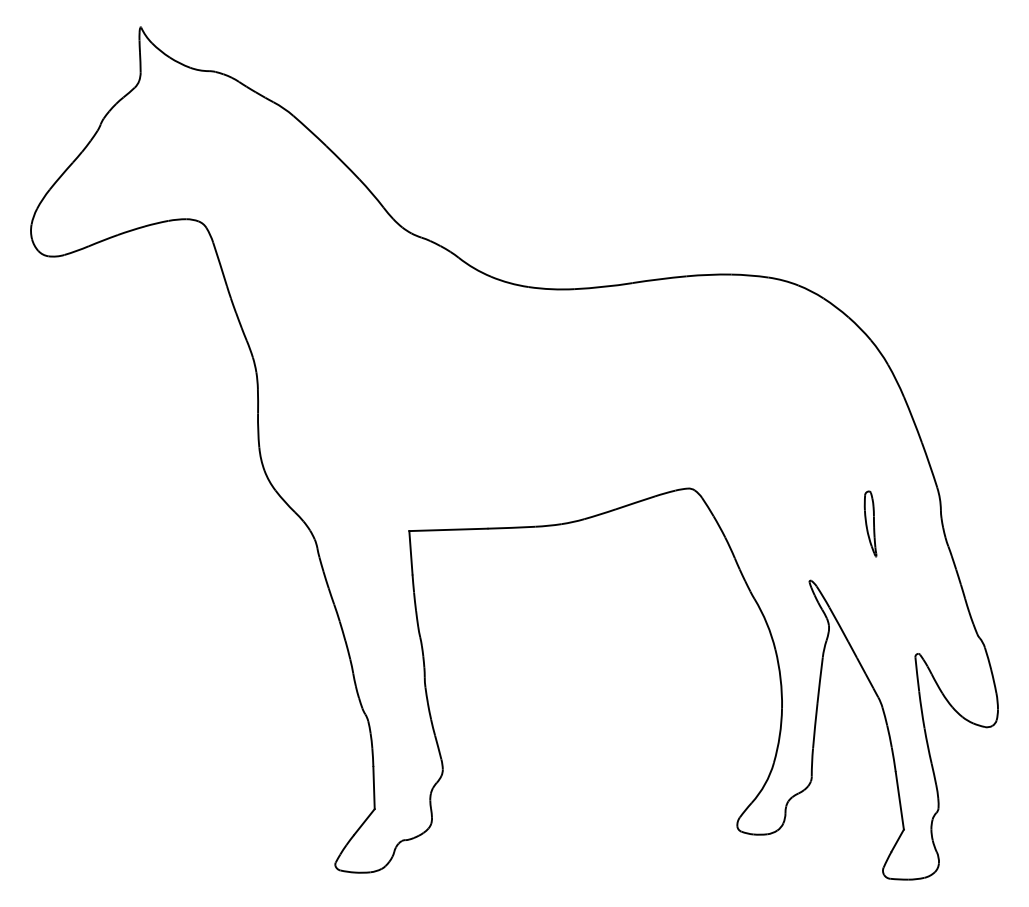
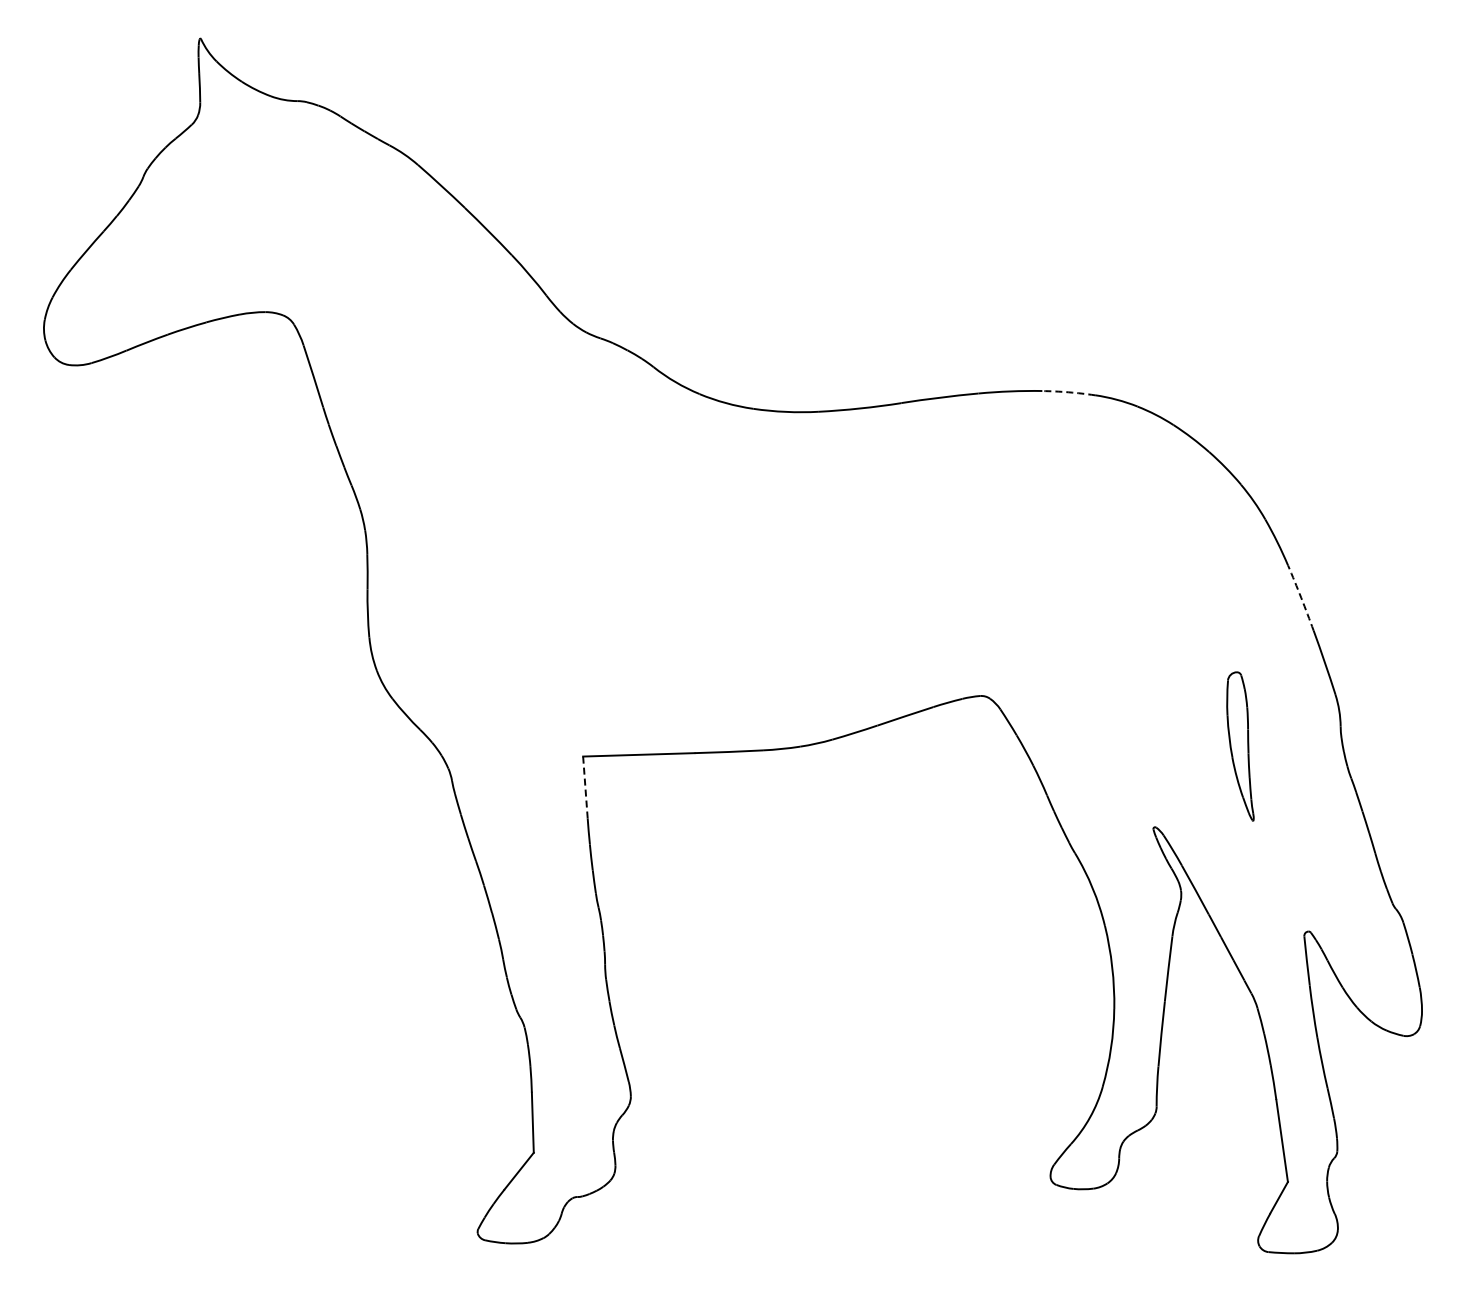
arc: (749, 275) -> (1068, 392), solid -> dashed
arc: (913, 419) -> (1301, 597), solid -> dashed
part: (870, 524) -> (1240, 746), size x1.6
line: (410, 552) -> (585, 787), solid -> dashed

